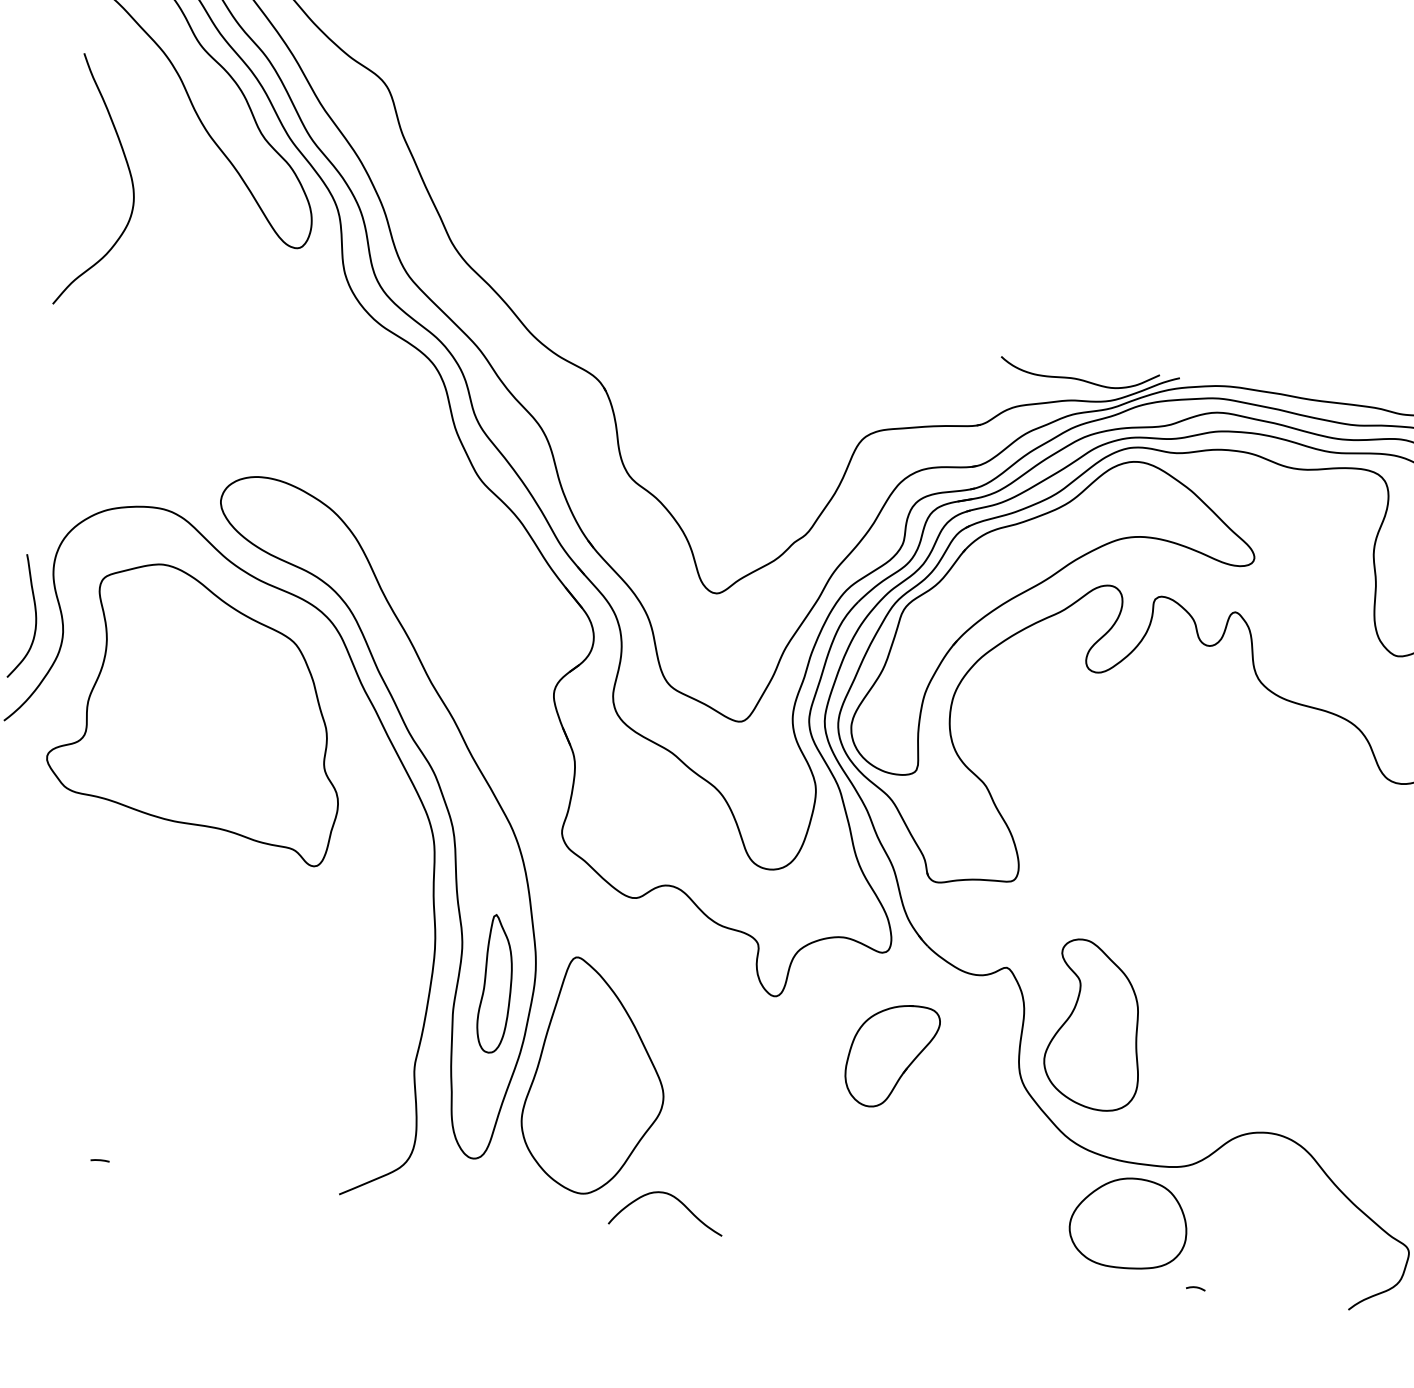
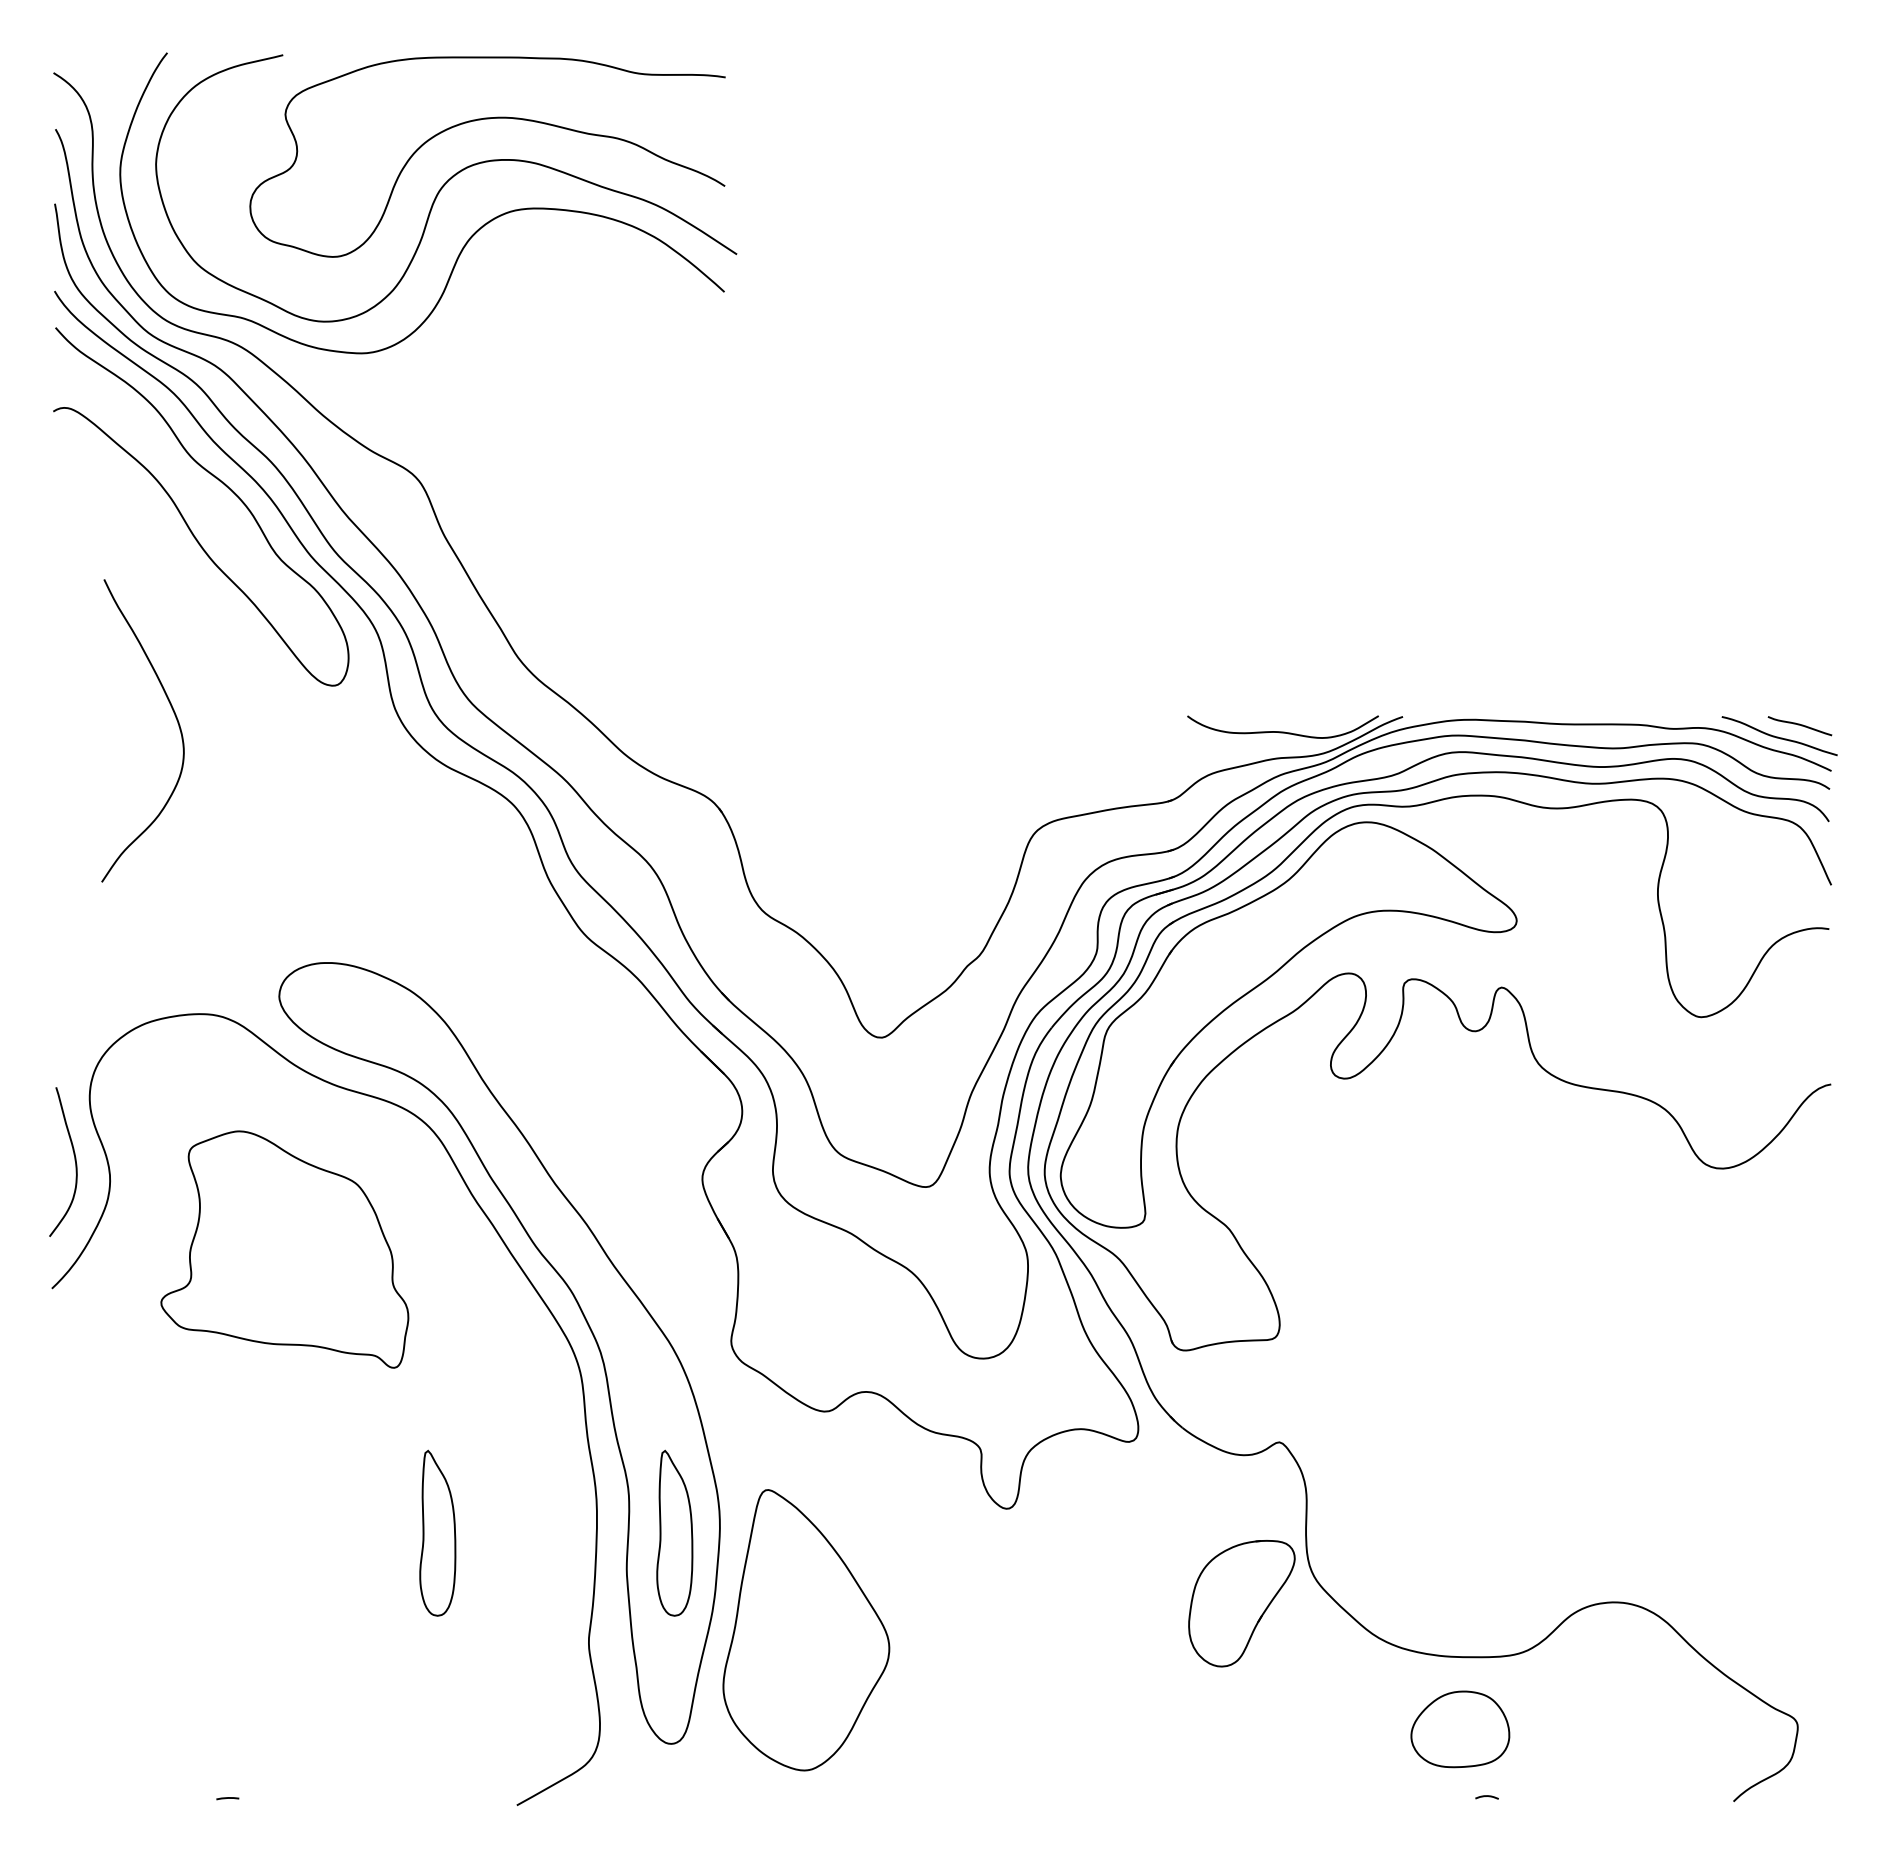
curve: (129, 175) -> (175, 718), moved
part: (200, 710) -> (284, 1249), size x0.7
part: (299, 960) -> (437, 1532), added
part: (1095, 1025) -> (1393, 1498), removed
part: (891, 1056) -> (1241, 1603), moved
curve: (677, 1200) -> (920, 1765), removed
part: (1128, 1223) -> (1460, 1729), size x0.7
curve: (1195, 1287) -> (1486, 1796), moved

